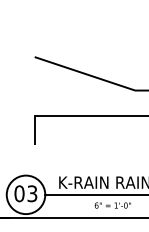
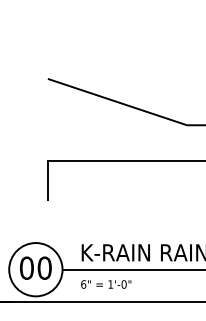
text: (32, 193) -> (44, 267), 03 -> 00
text: (113, 205) -> (106, 284), moved

